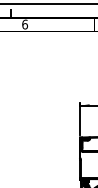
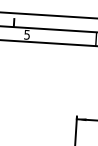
text: (25, 24) -> (27, 34), 6 -> 5

